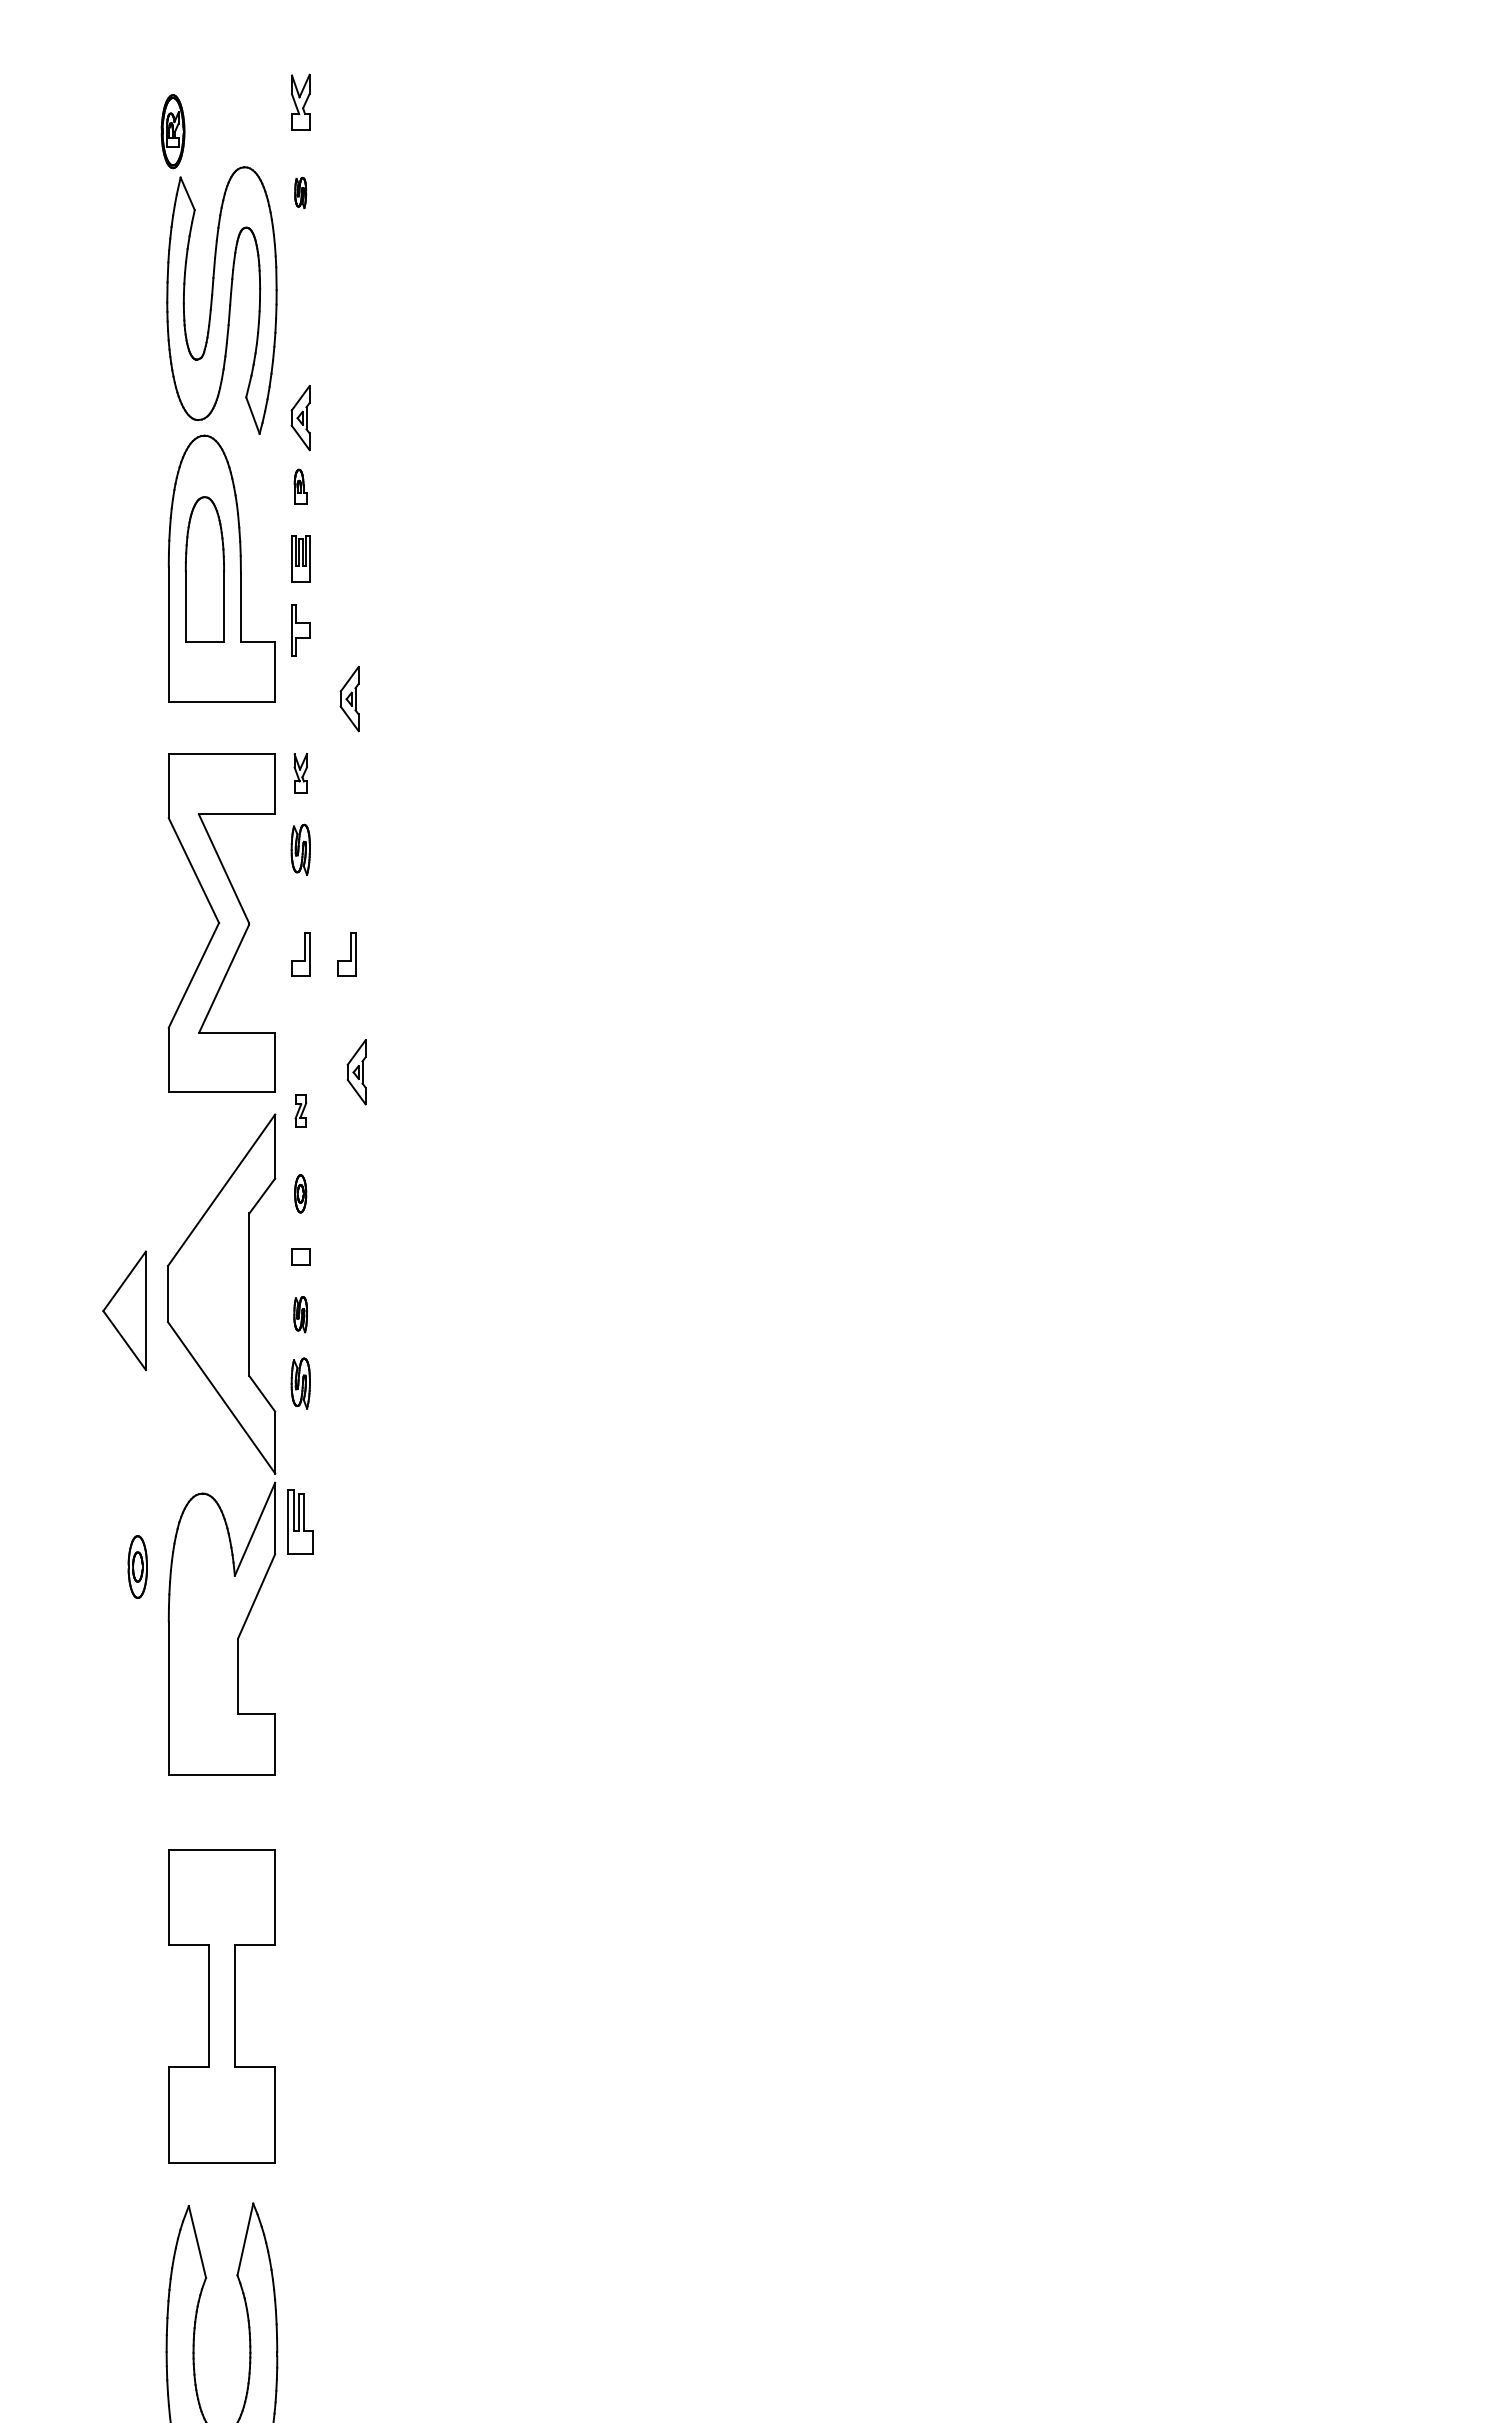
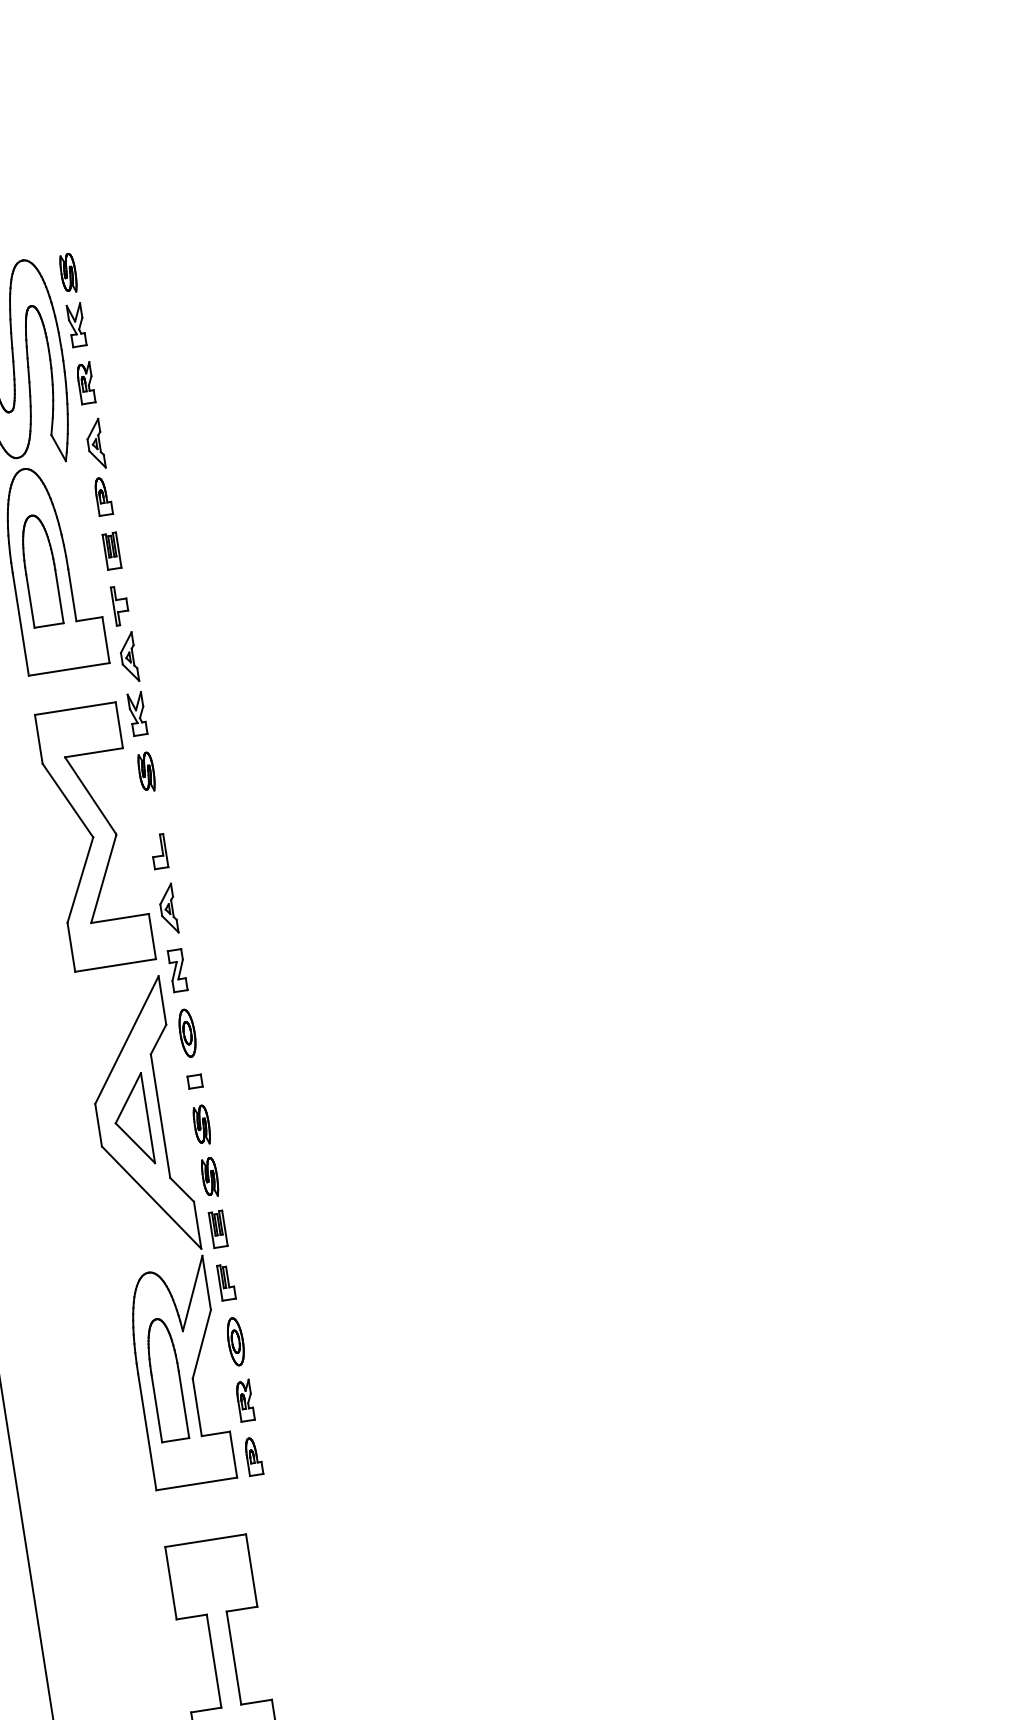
part: (300, 101) -> (76, 324), moved
part: (300, 192) -> (68, 273), size x1.67
part: (300, 337) -> (85, 383), added
part: (300, 486) -> (103, 496), size x1.43
part: (349, 699) -> (128, 658), moved
part: (300, 772) -> (137, 713), size x1.43
part: (346, 954) -> (193, 846), removed
part: (356, 1072) -> (167, 909), moved
part: (300, 1110) -> (177, 970), size x1.67
part: (300, 1193) -> (187, 1033), size x1.67
part: (124, 1310) -> (131, 1120), moved
part: (300, 1314) -> (201, 1125), size x1.43
part: (300, 1451) -> (217, 1229), added
part: (300, 1521) -> (226, 1282), size x0.71
part: (137, 1566) -> (235, 1341), moved
part: (203, 1634) -> (166, 1379), added
part: (300, 1677) -> (244, 1400), added
part: (300, 1750) -> (253, 1456), added

